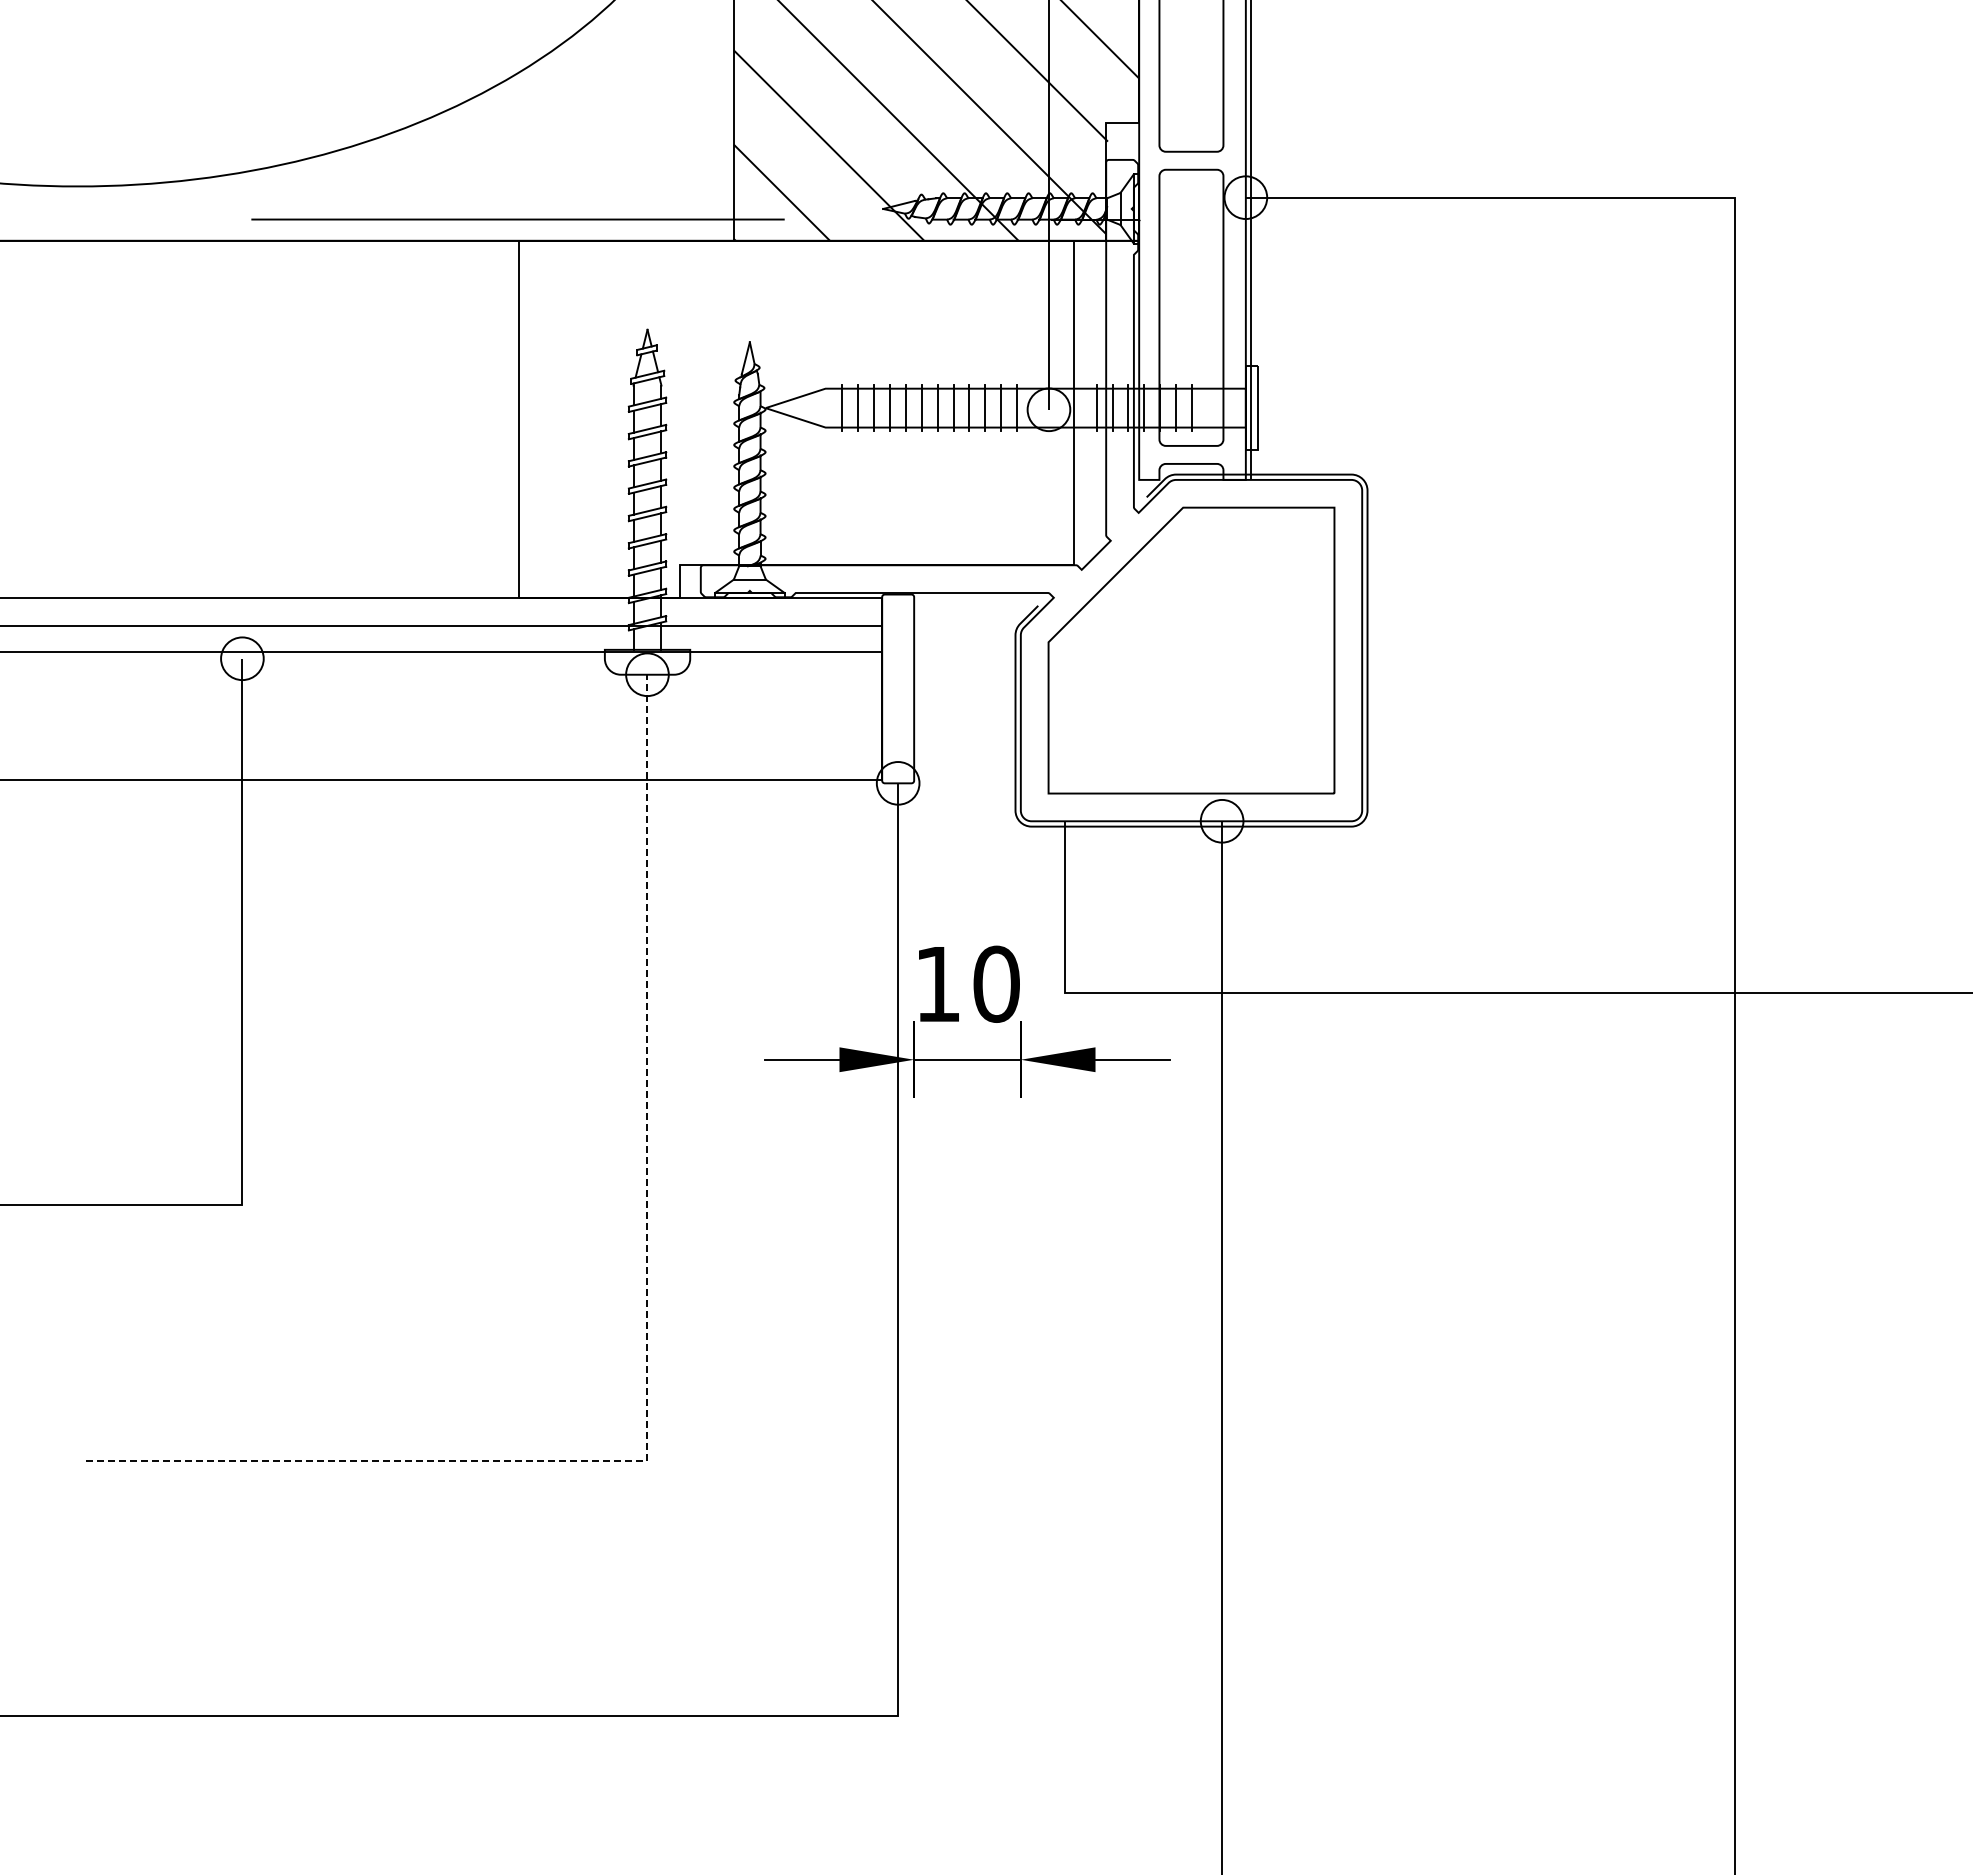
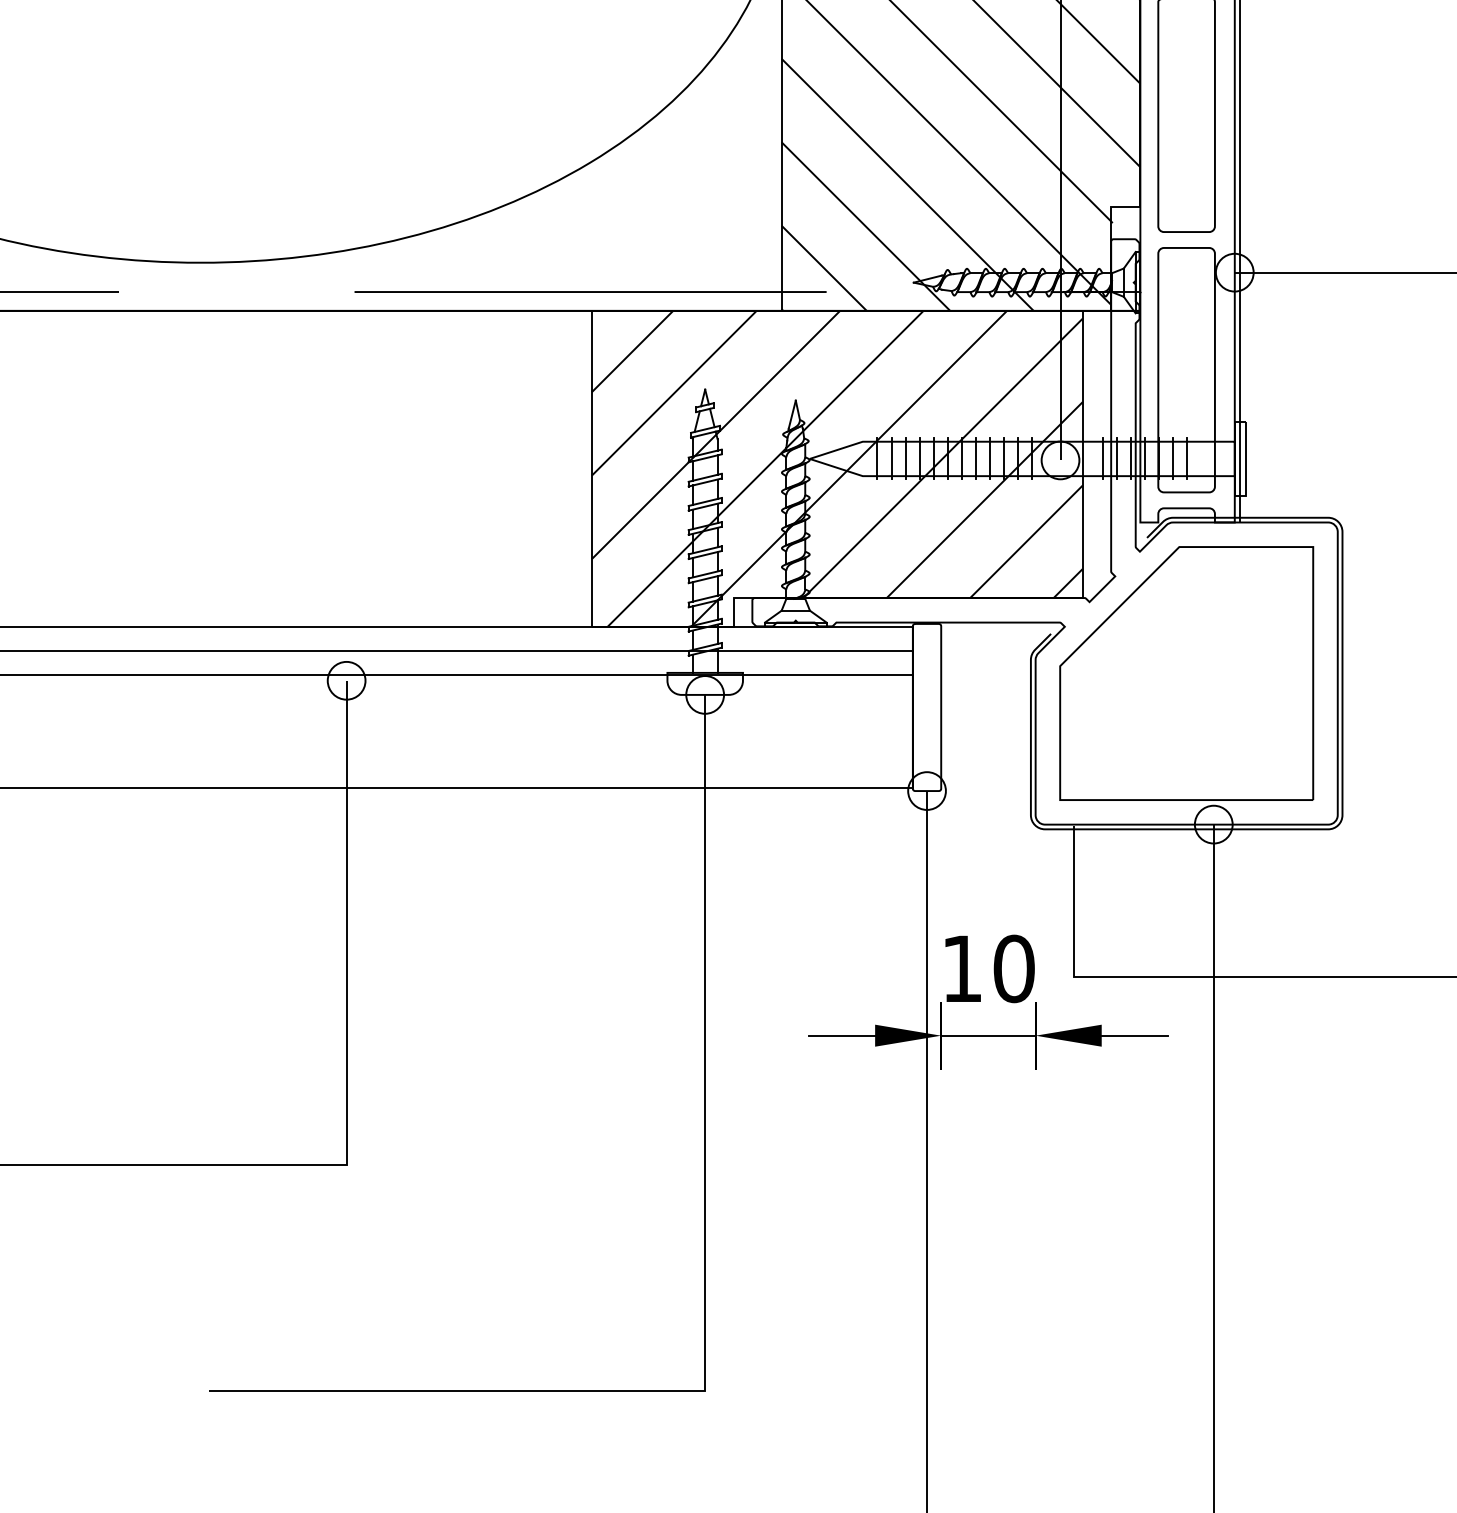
hatch: (796, 419) -> (837, 469), added
line: (647, 1348) -> (705, 1291), dashed -> solid

